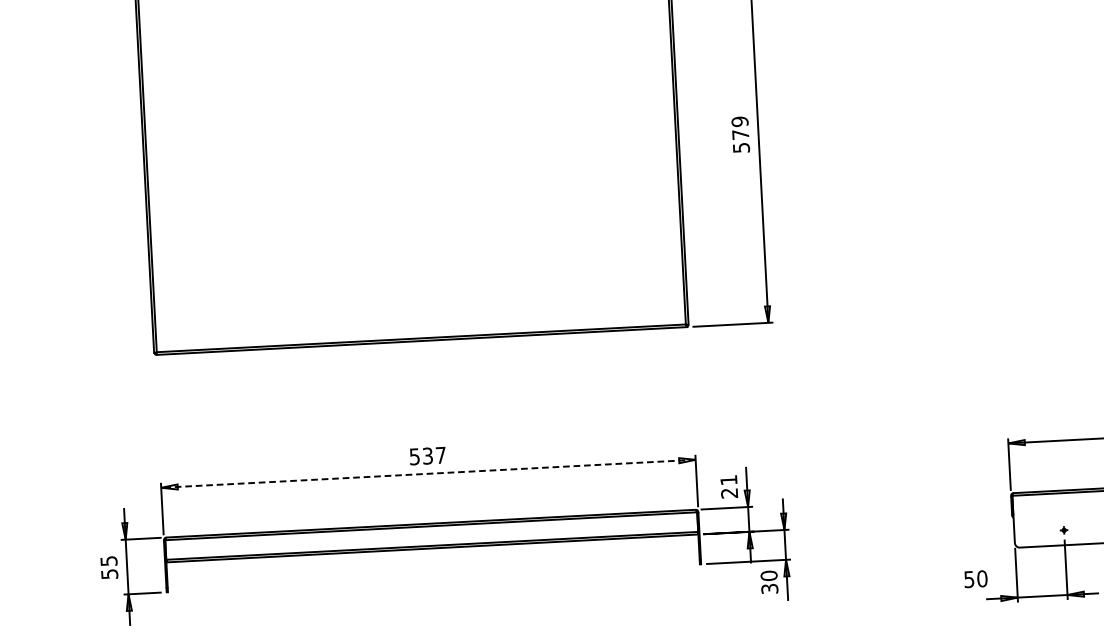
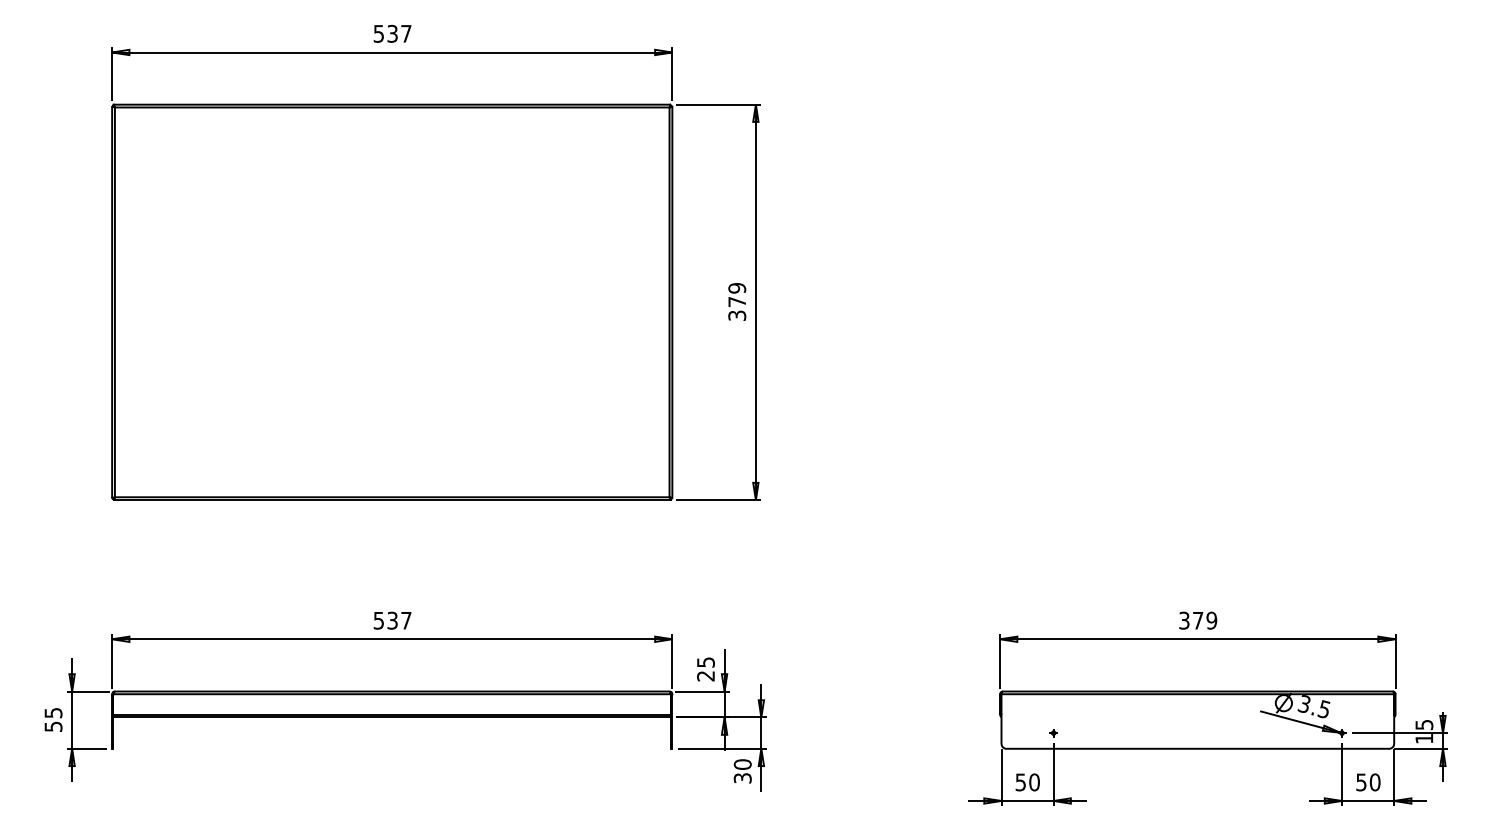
text: (740, 147) -> (736, 315), 579 -> 379
line: (427, 474) -> (391, 639), dashed -> solid
text: (728, 480) -> (705, 662), 21 -> 25
text: (975, 579) -> (1027, 782), moved

